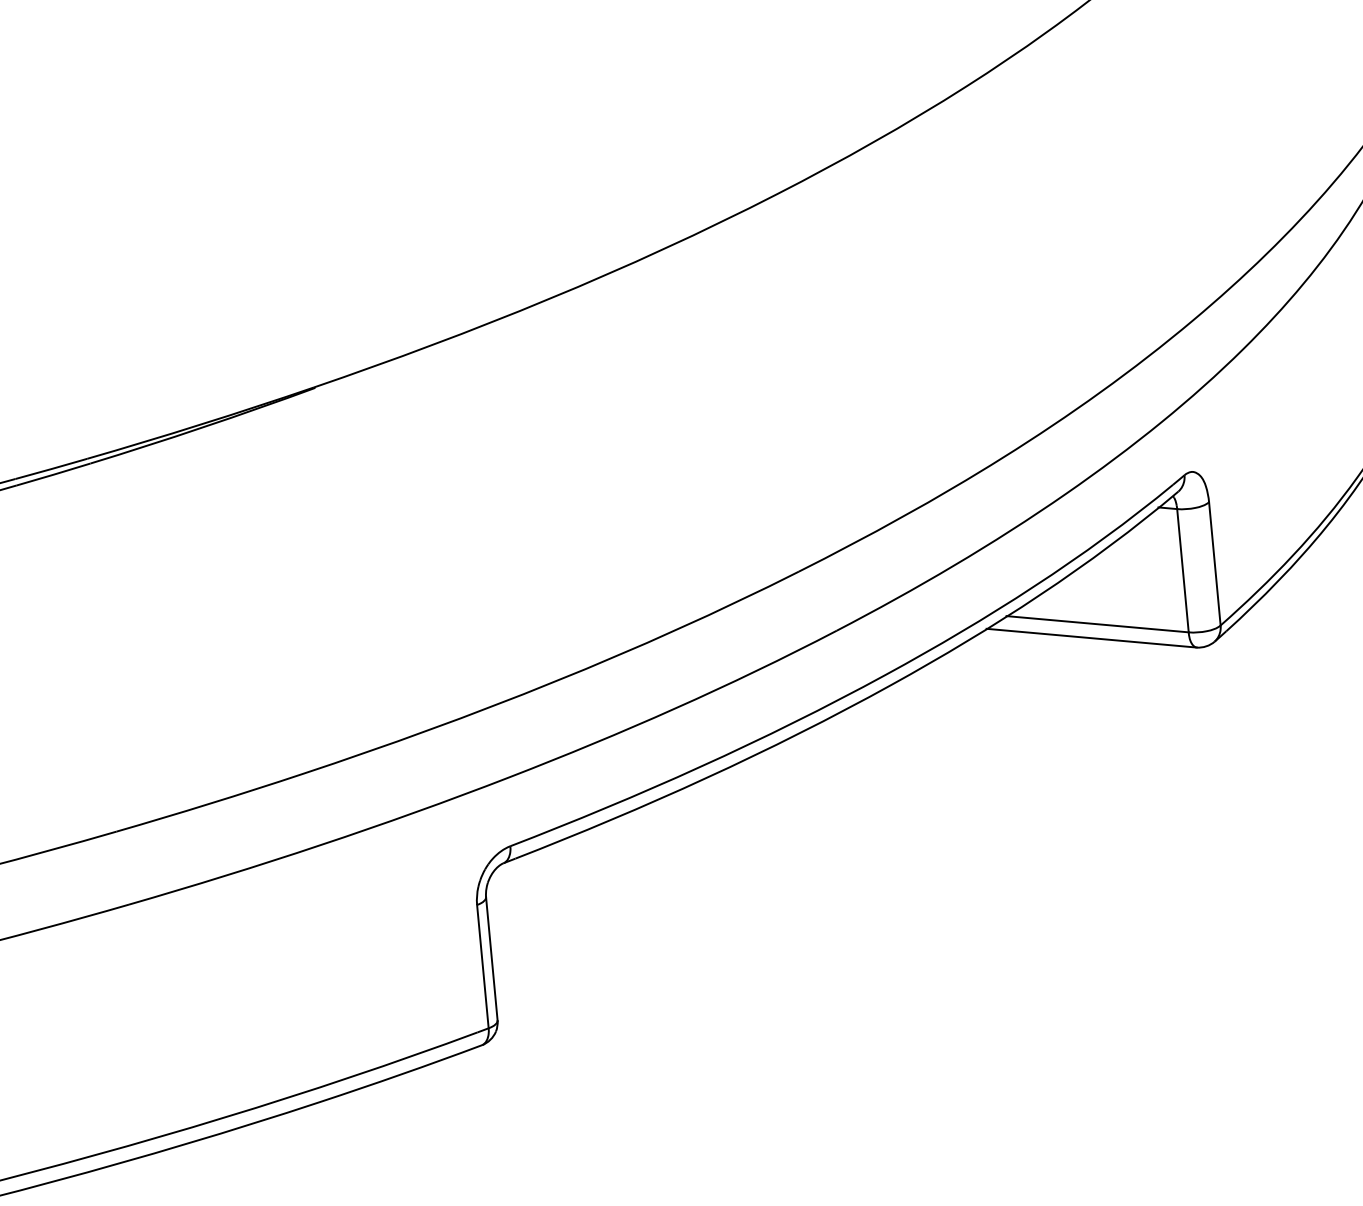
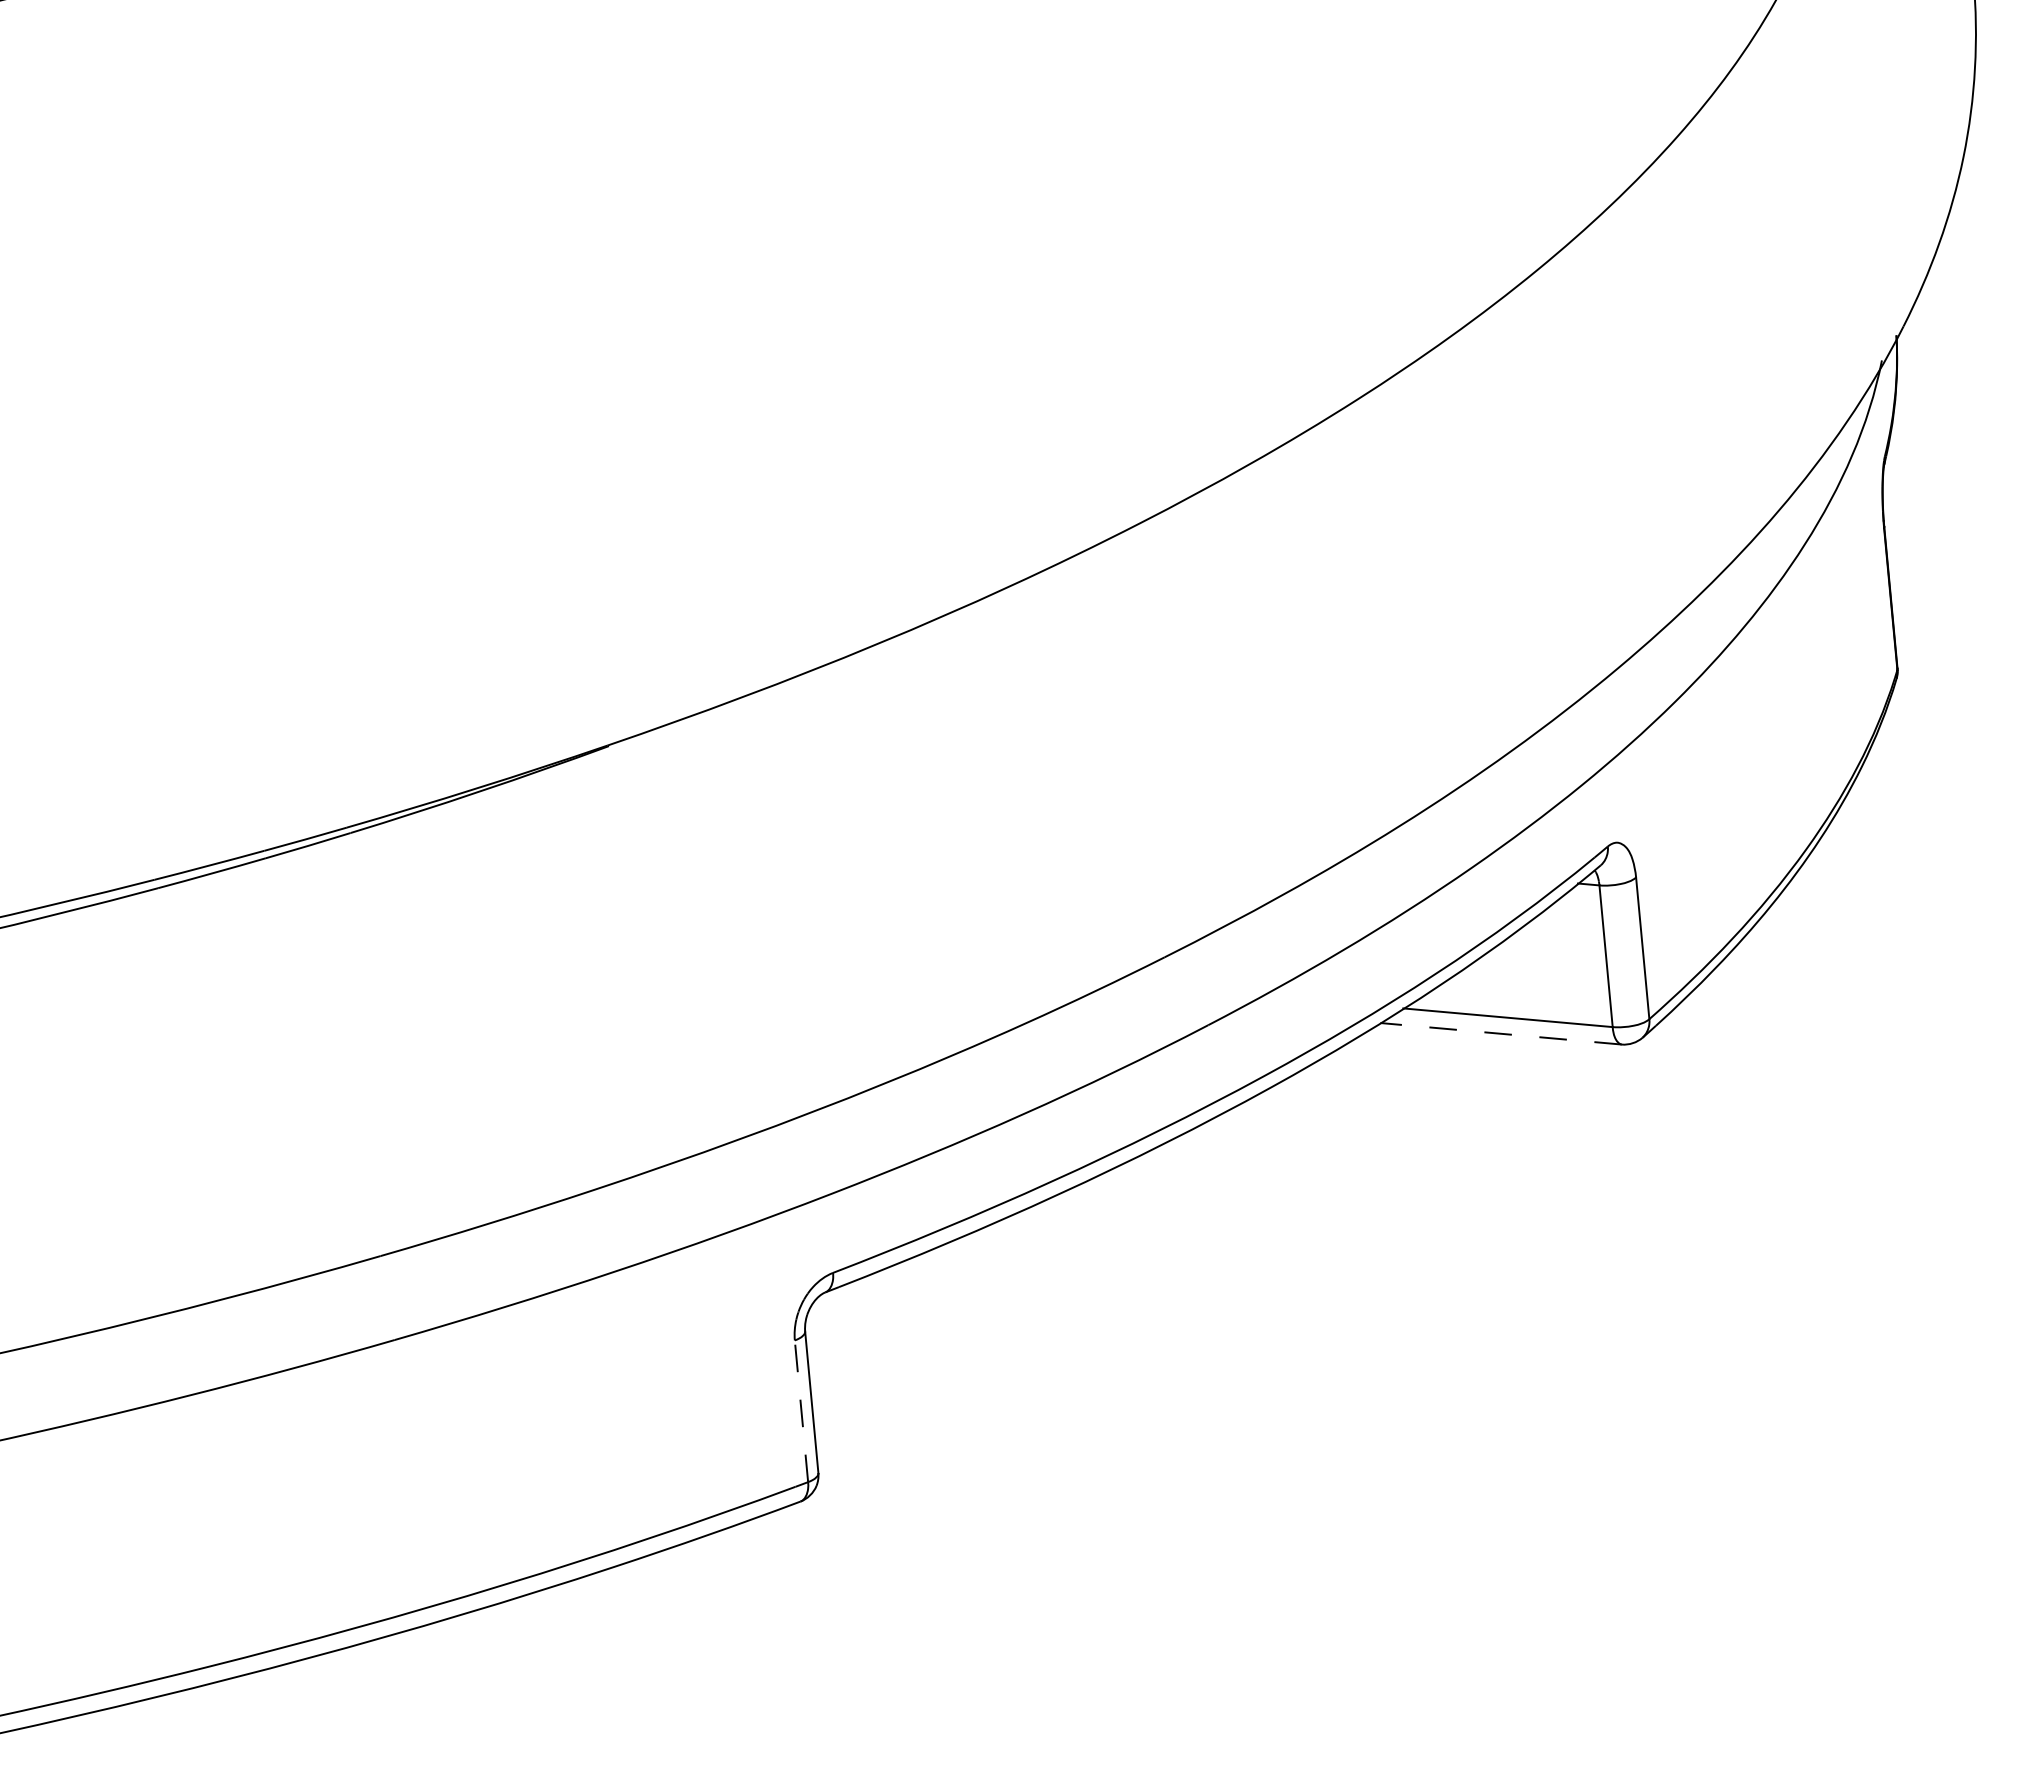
line: (1091, 637) -> (1500, 1033), solid -> dashed
line: (482, 965) -> (801, 1410), solid -> dashed

